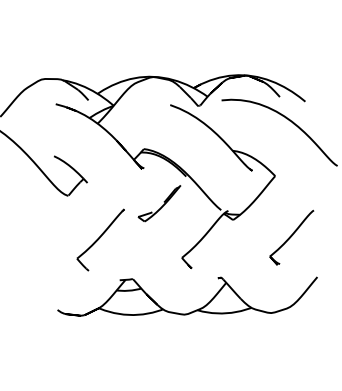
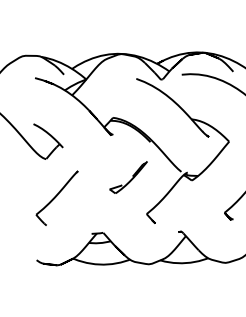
part: (159, 203) -> (128, 177), moved
part: (100, 239) -> (56, 197), moved

